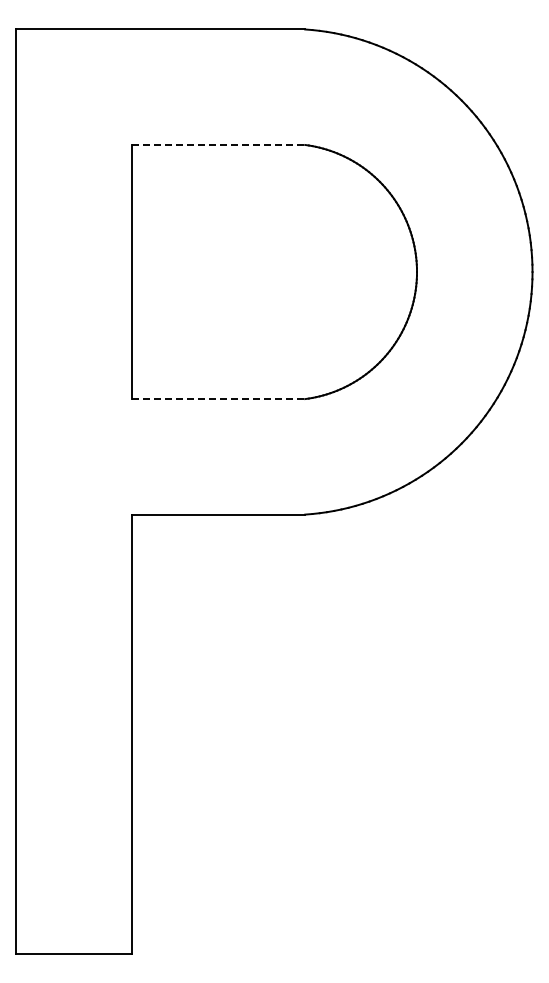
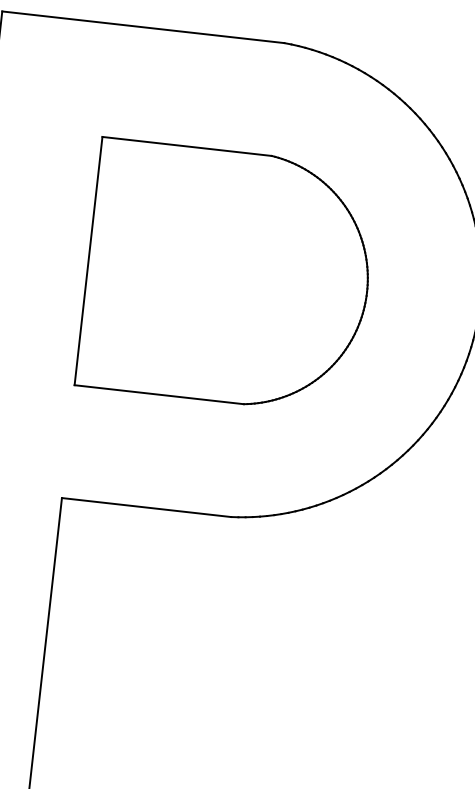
line: (218, 144) -> (187, 145), dashed -> solid
line: (218, 399) -> (159, 395), dashed -> solid

